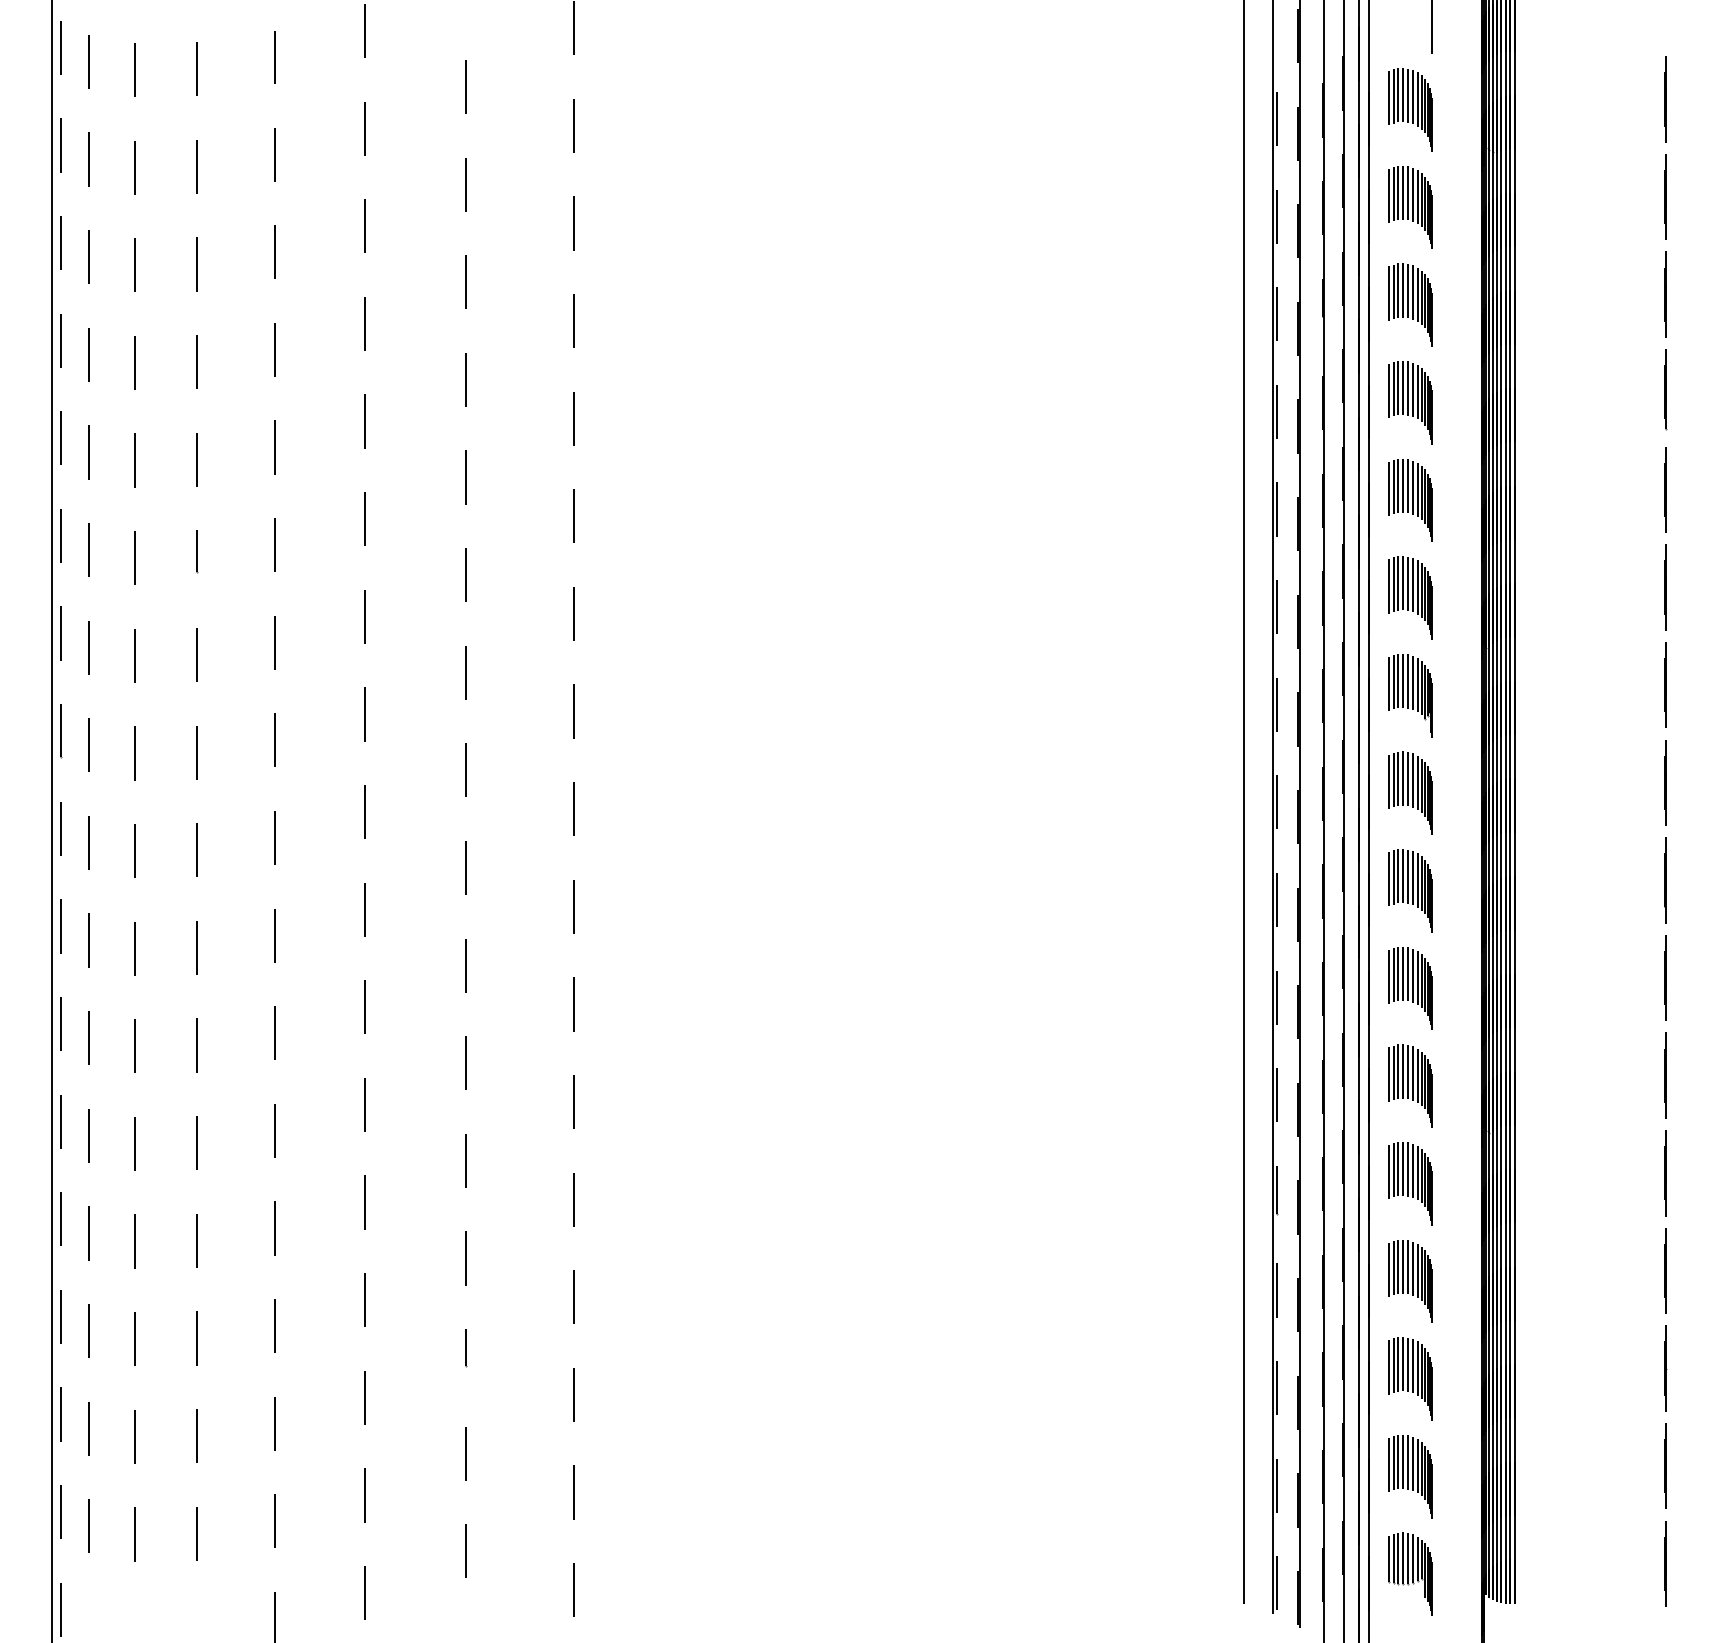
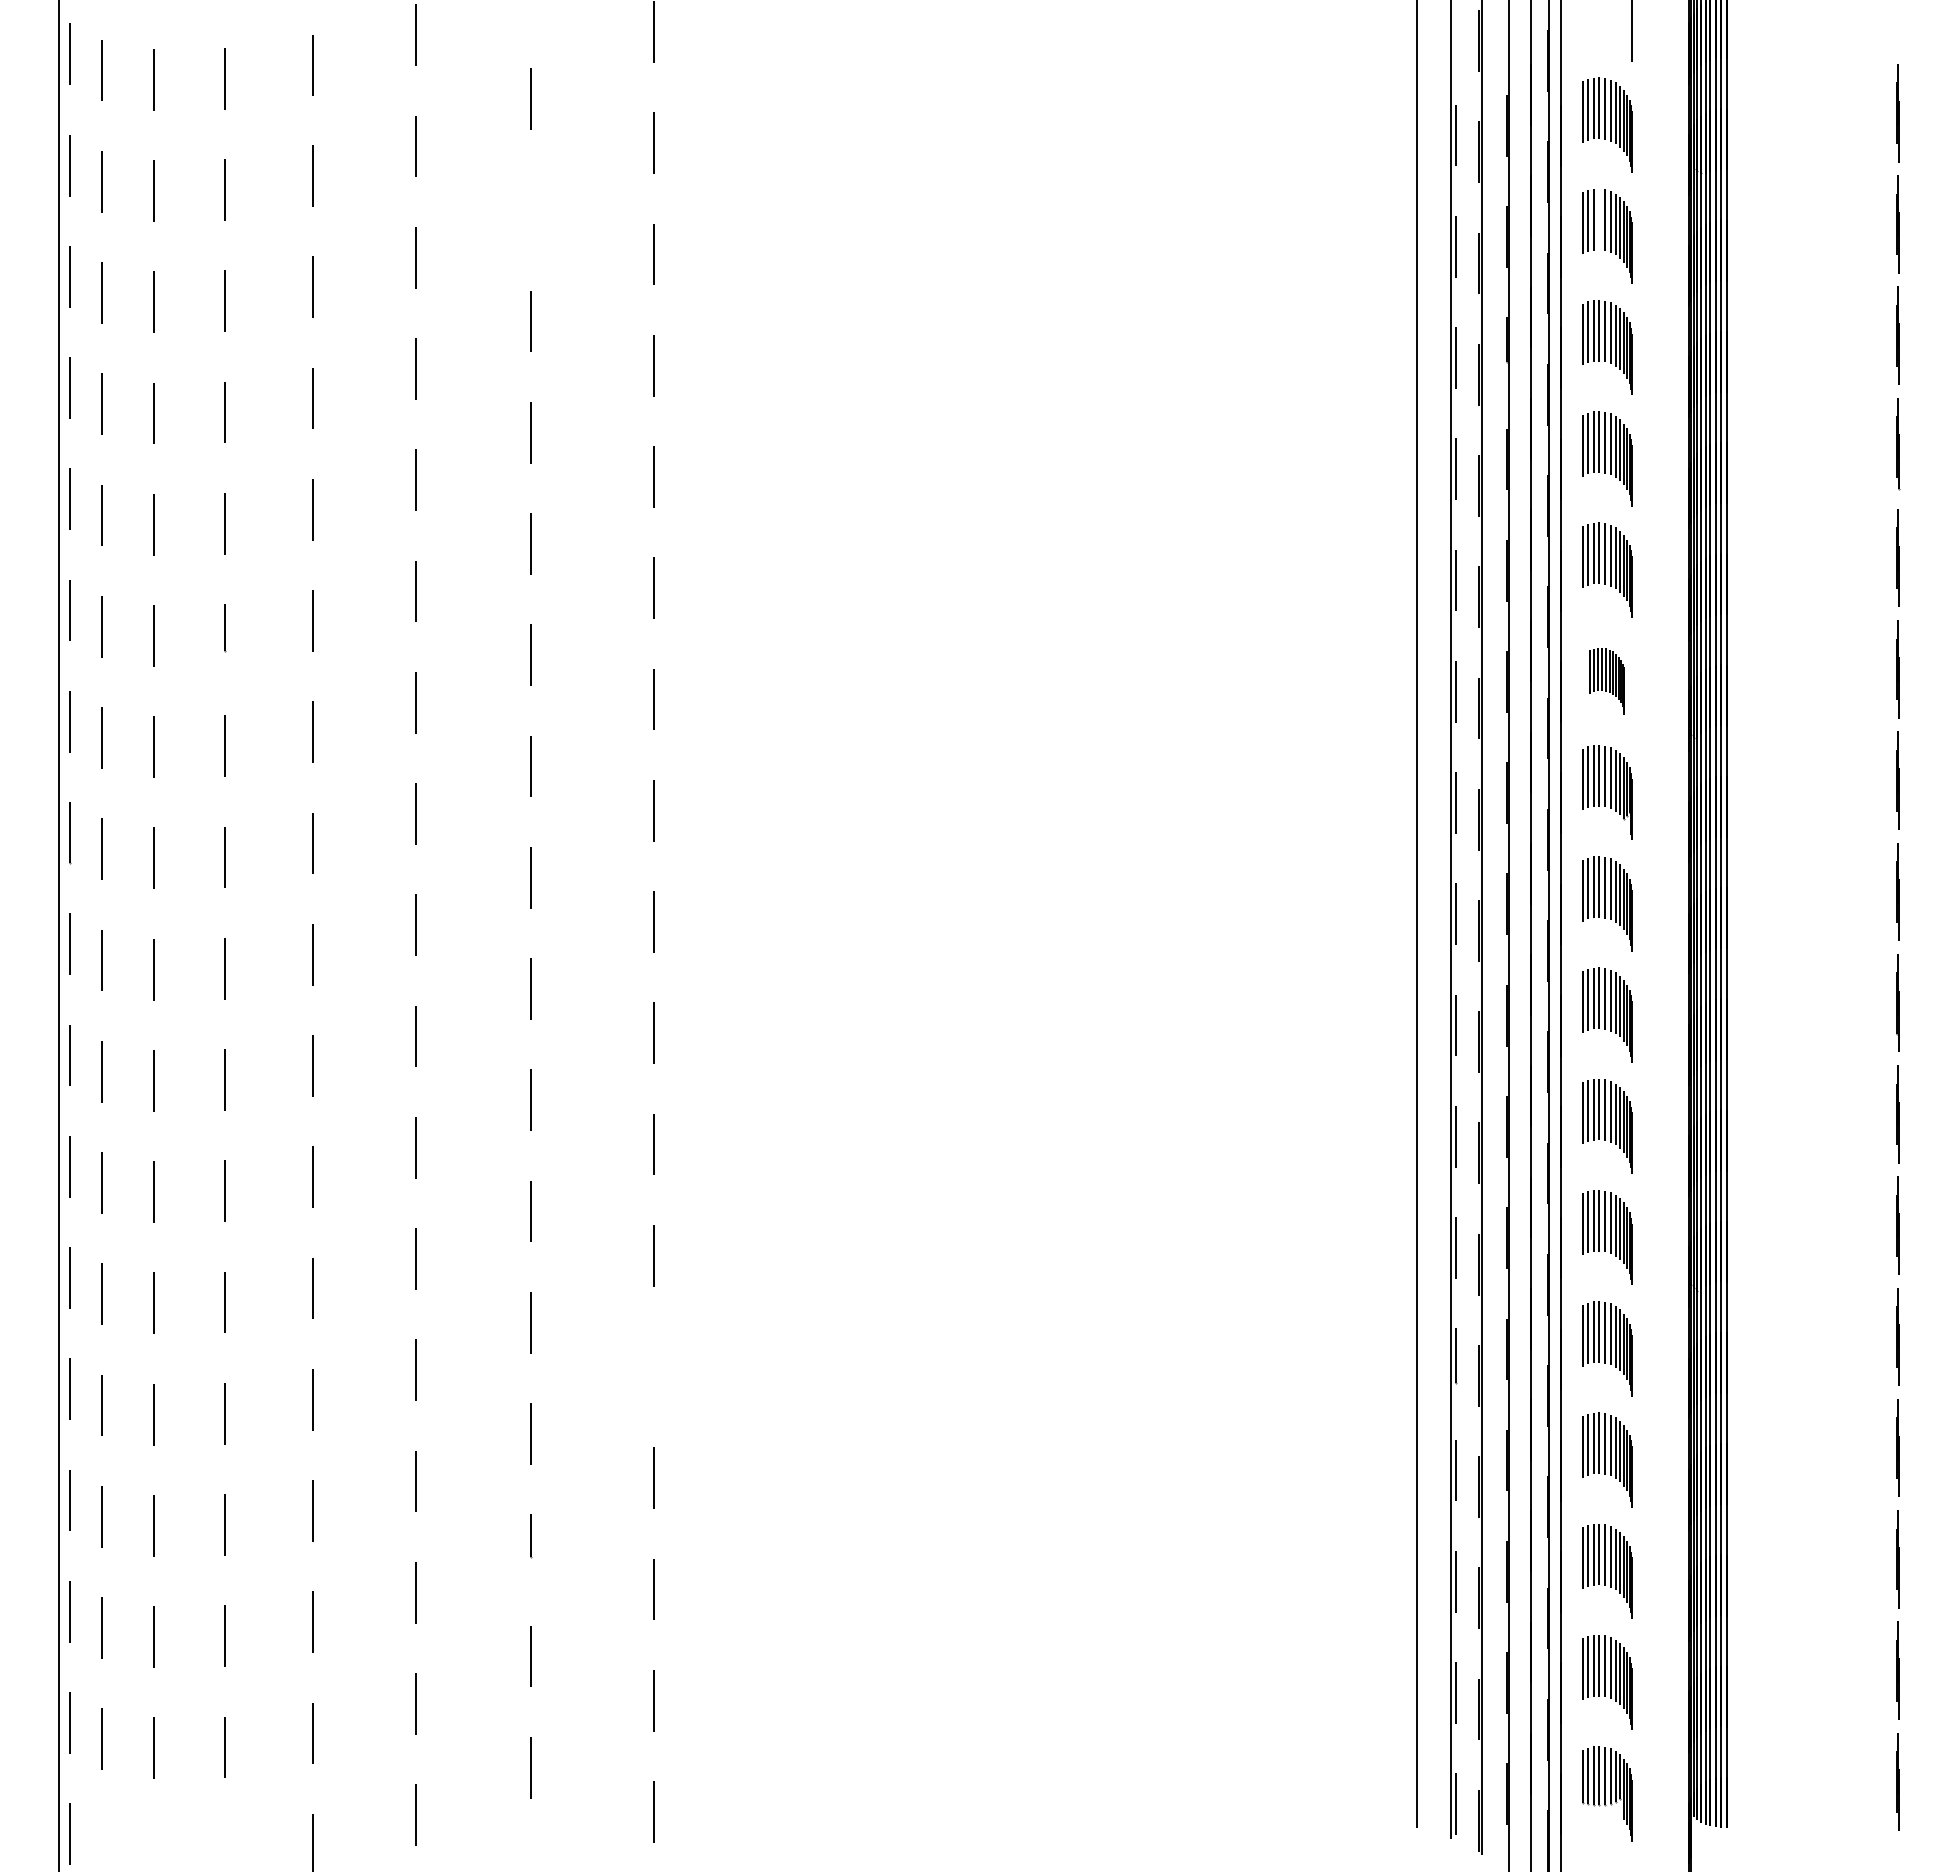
line: (465, 184) -> (530, 210), removed
line: (1403, 192) -> (1599, 219), removed
part: (1410, 597) -> (1607, 680), size x0.7
line: (573, 1199) -> (653, 1366), removed

